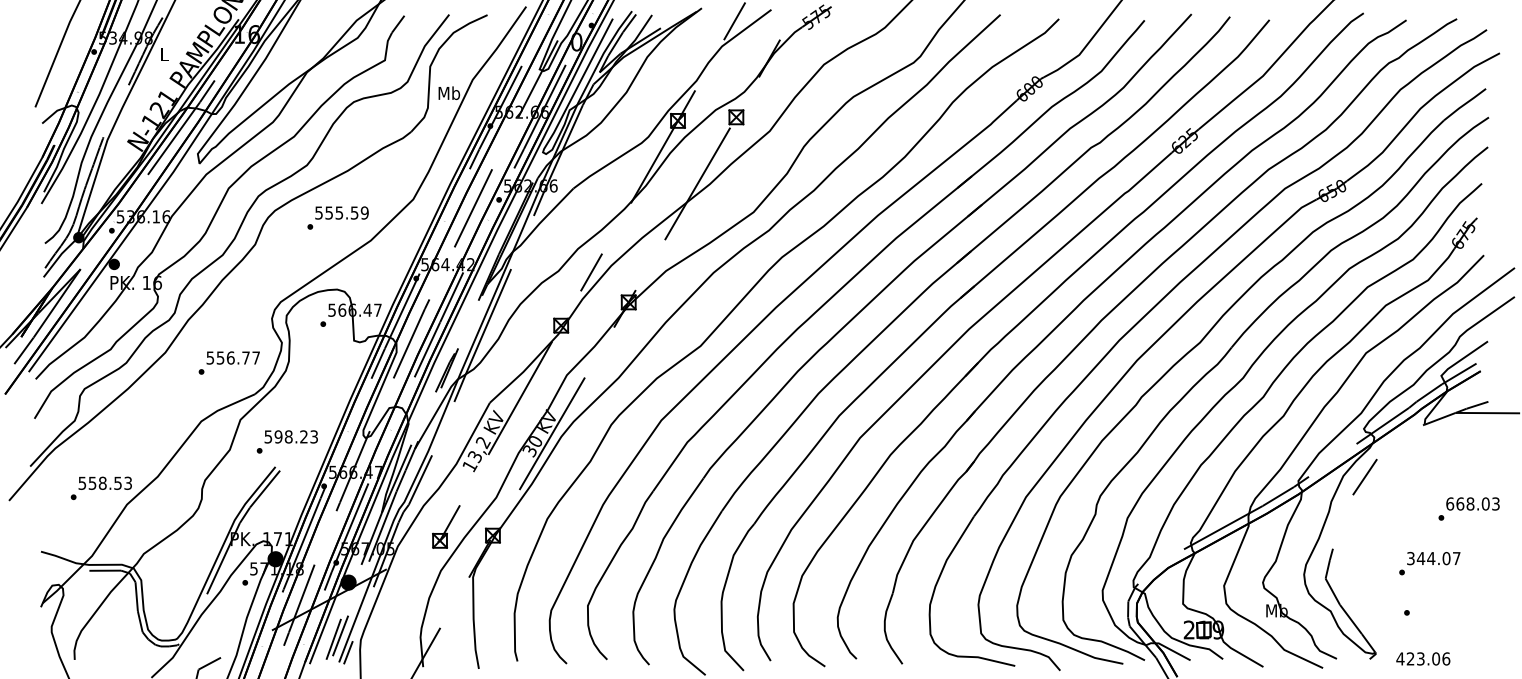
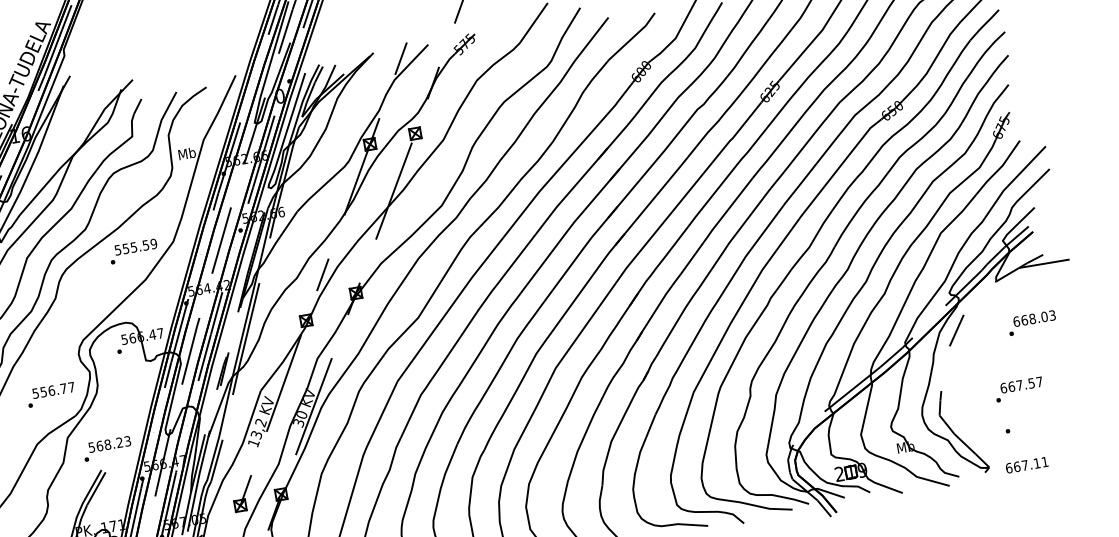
text: (337, 217) -> (133, 251), moved
text: (278, 436) -> (99, 445), 598.23 -> 568.23
text: (1468, 508) -> (1031, 322), moved
text: (1428, 558) -> (1017, 385), 344.07 -> 667.57
text: (1423, 658) -> (1027, 464), 423.06 -> 667.11

